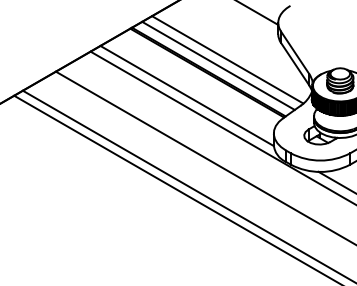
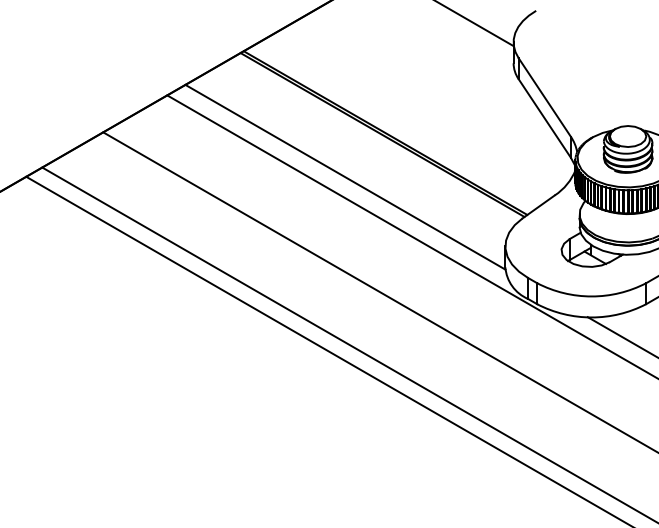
line: (227, 59) -> (419, 109), removed
line: (218, 65) -> (403, 120), removed

